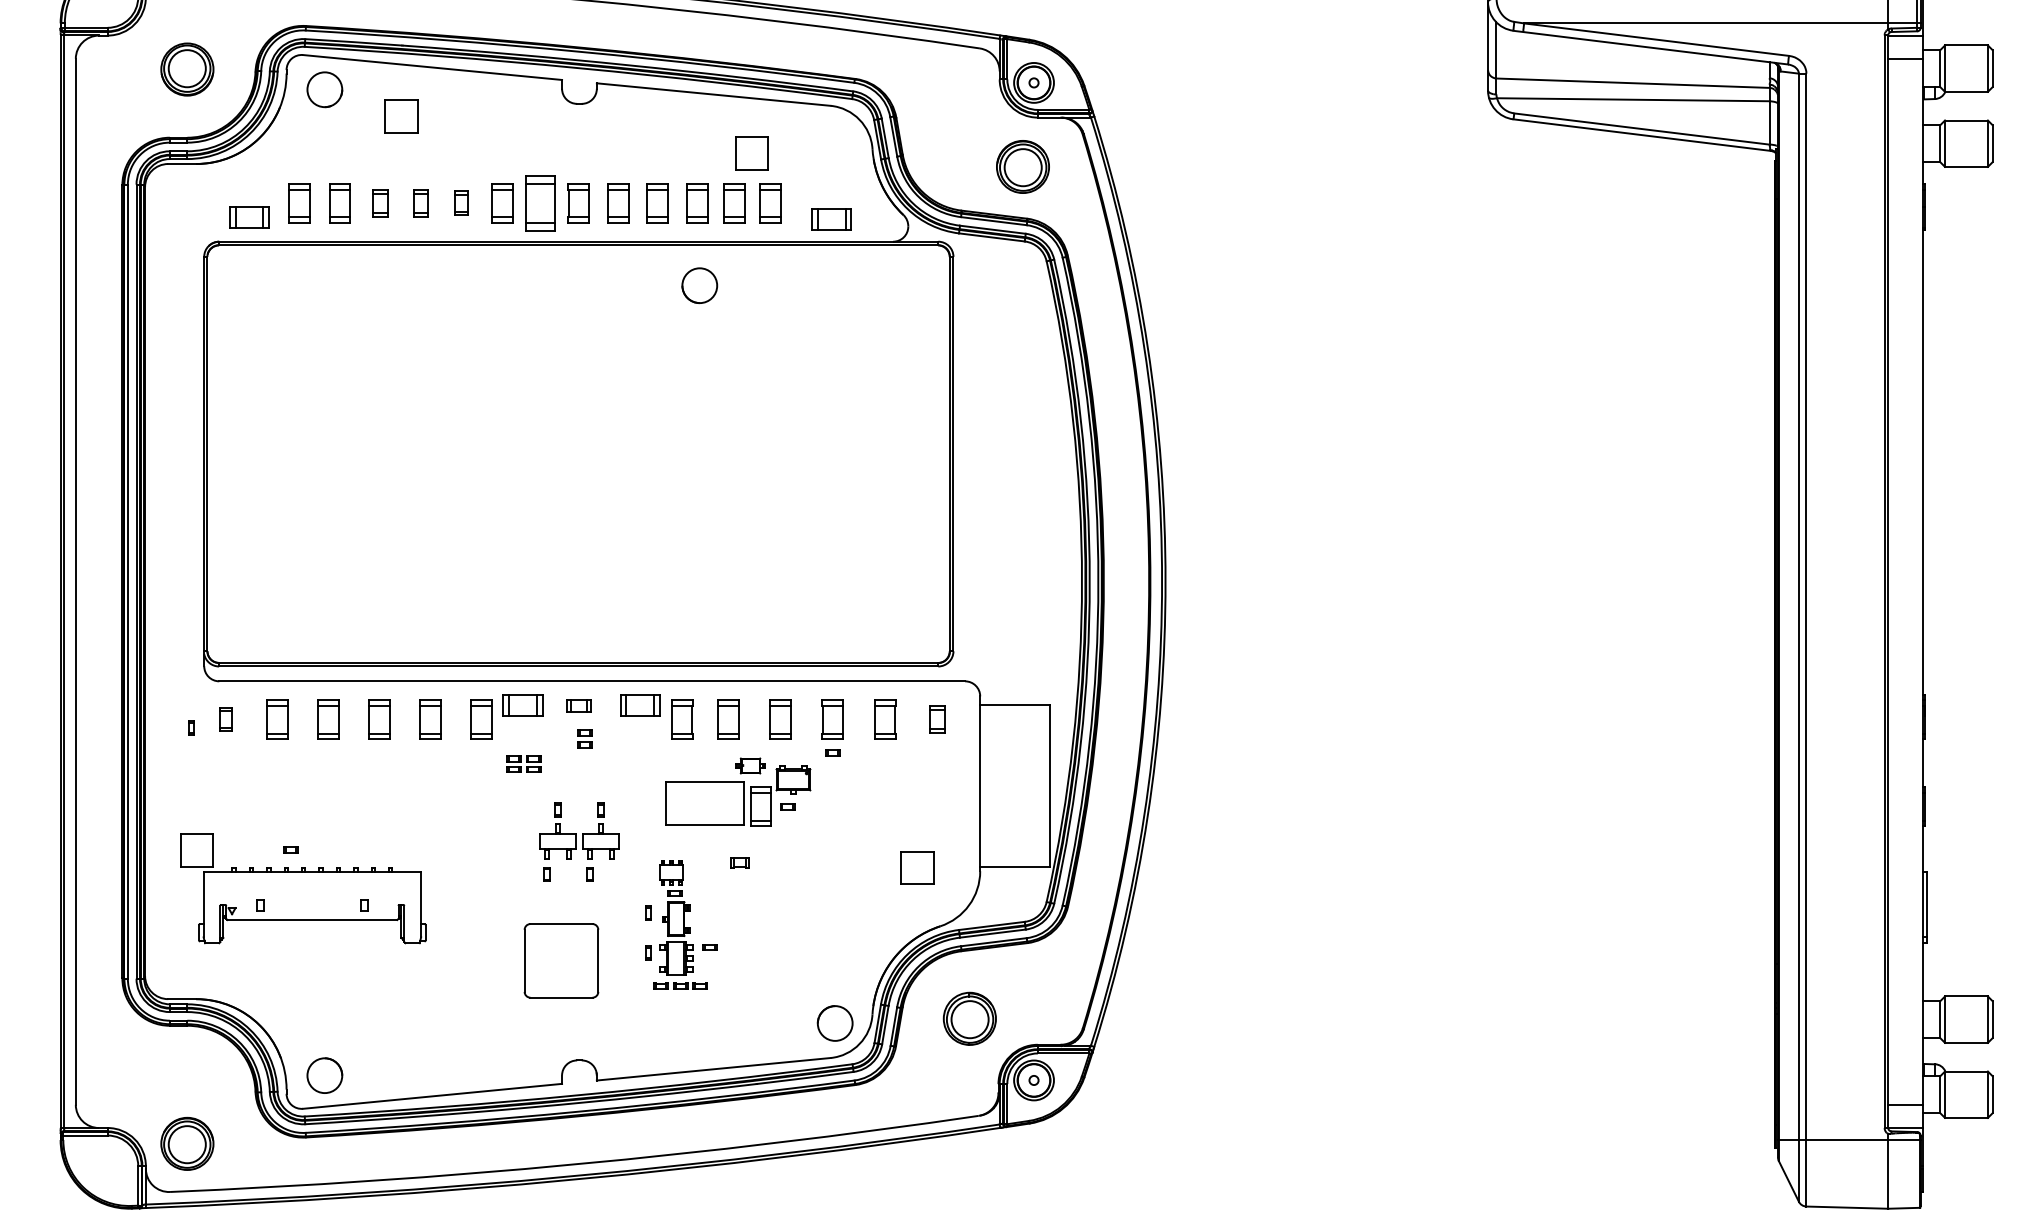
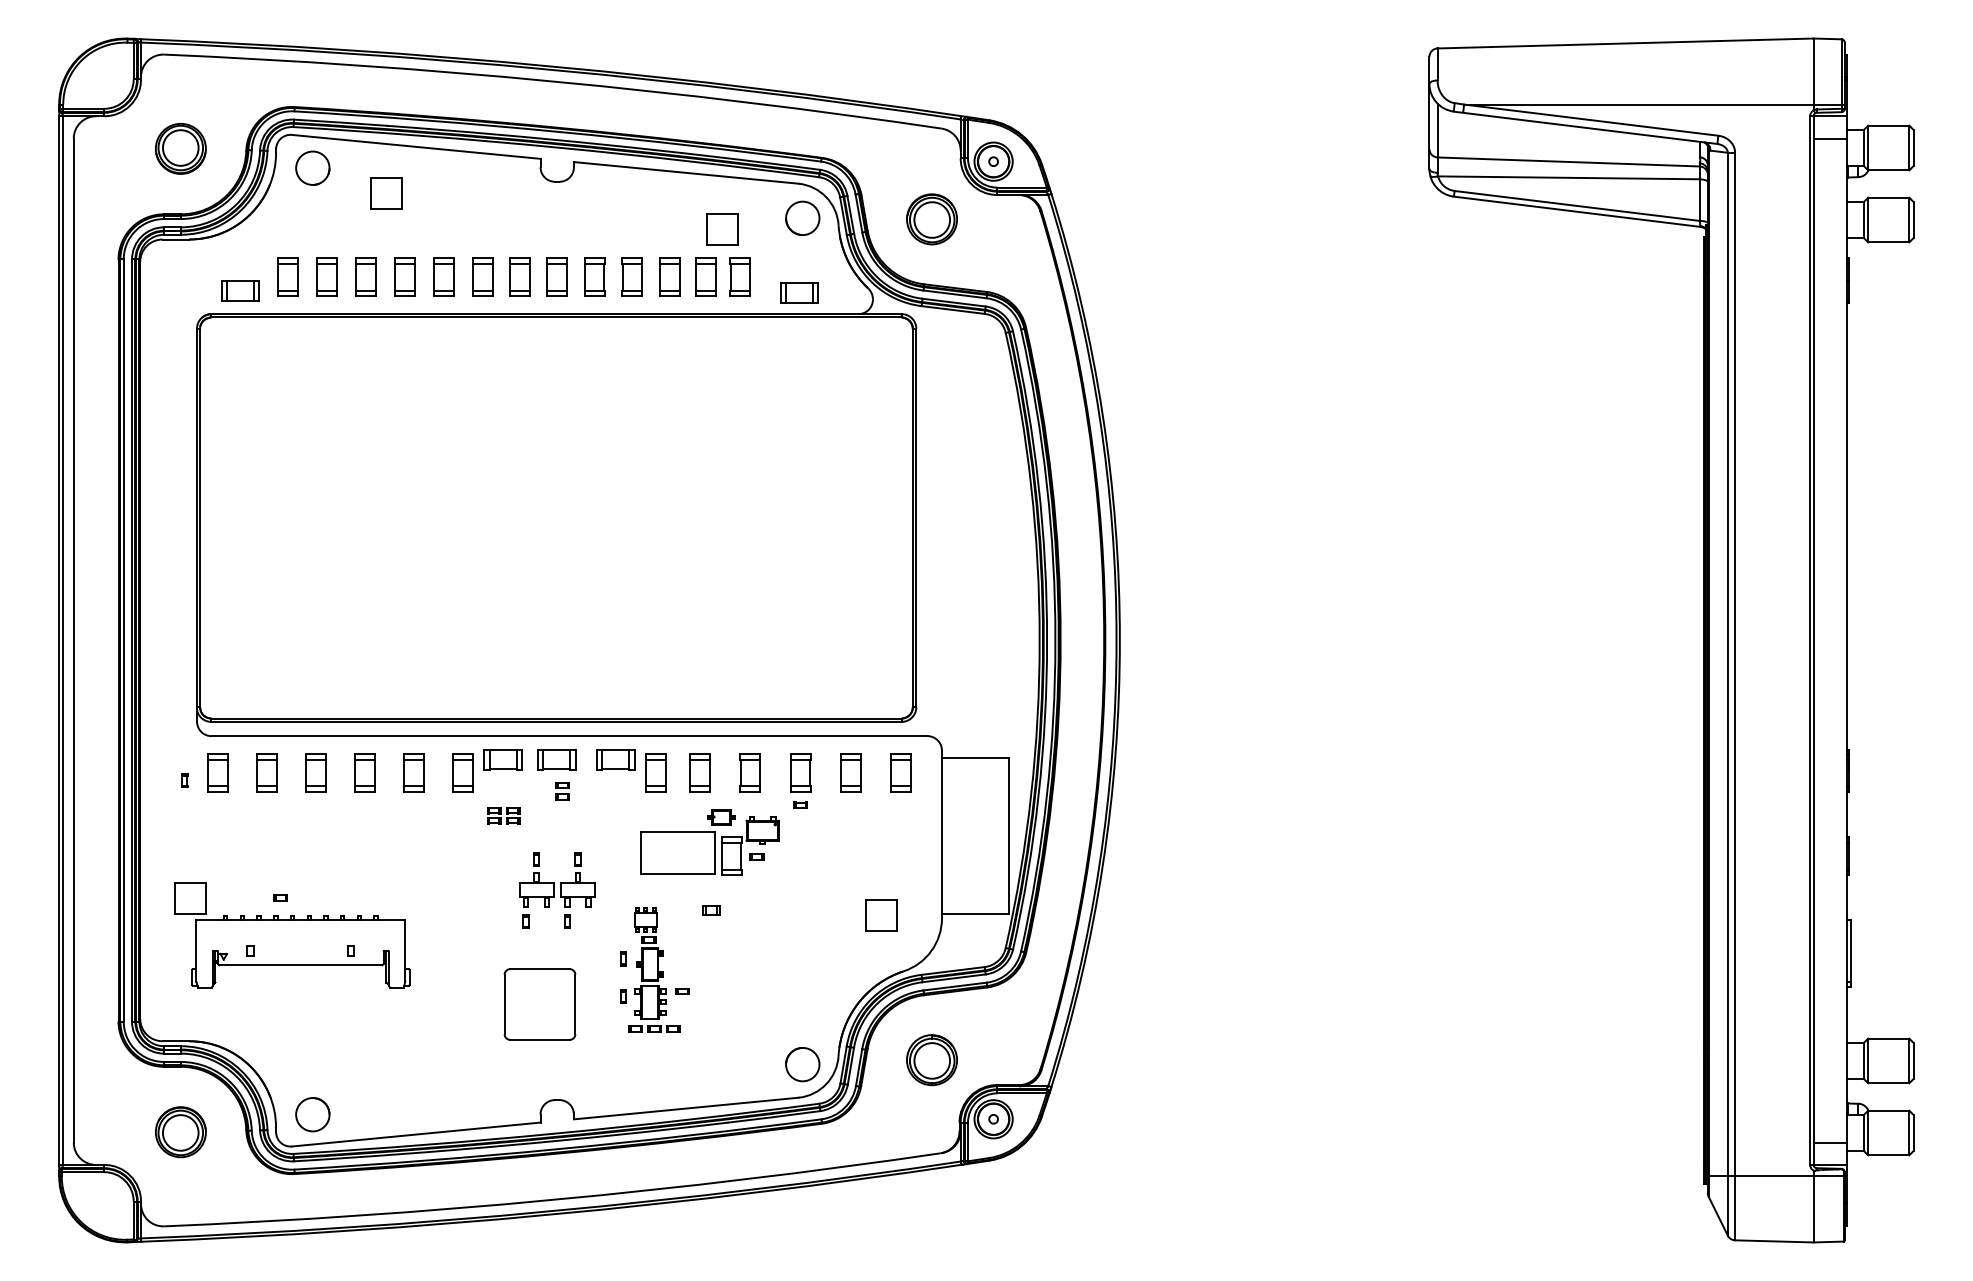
part: (1022, 167) -> (931, 219), moved
part: (379, 202) -> (365, 276), size x1.43
part: (420, 202) -> (404, 276), size x1.43
part: (460, 202) -> (443, 276), size x1.67
part: (540, 202) -> (519, 276), size x0.71
circle: (699, 284) -> (802, 217), moved
part: (578, 705) -> (556, 759), size x1.67
part: (225, 719) -> (217, 772), size x1.67
part: (937, 719) -> (900, 772), size x1.43
part: (186, 1144) -> (180, 1132), moved

